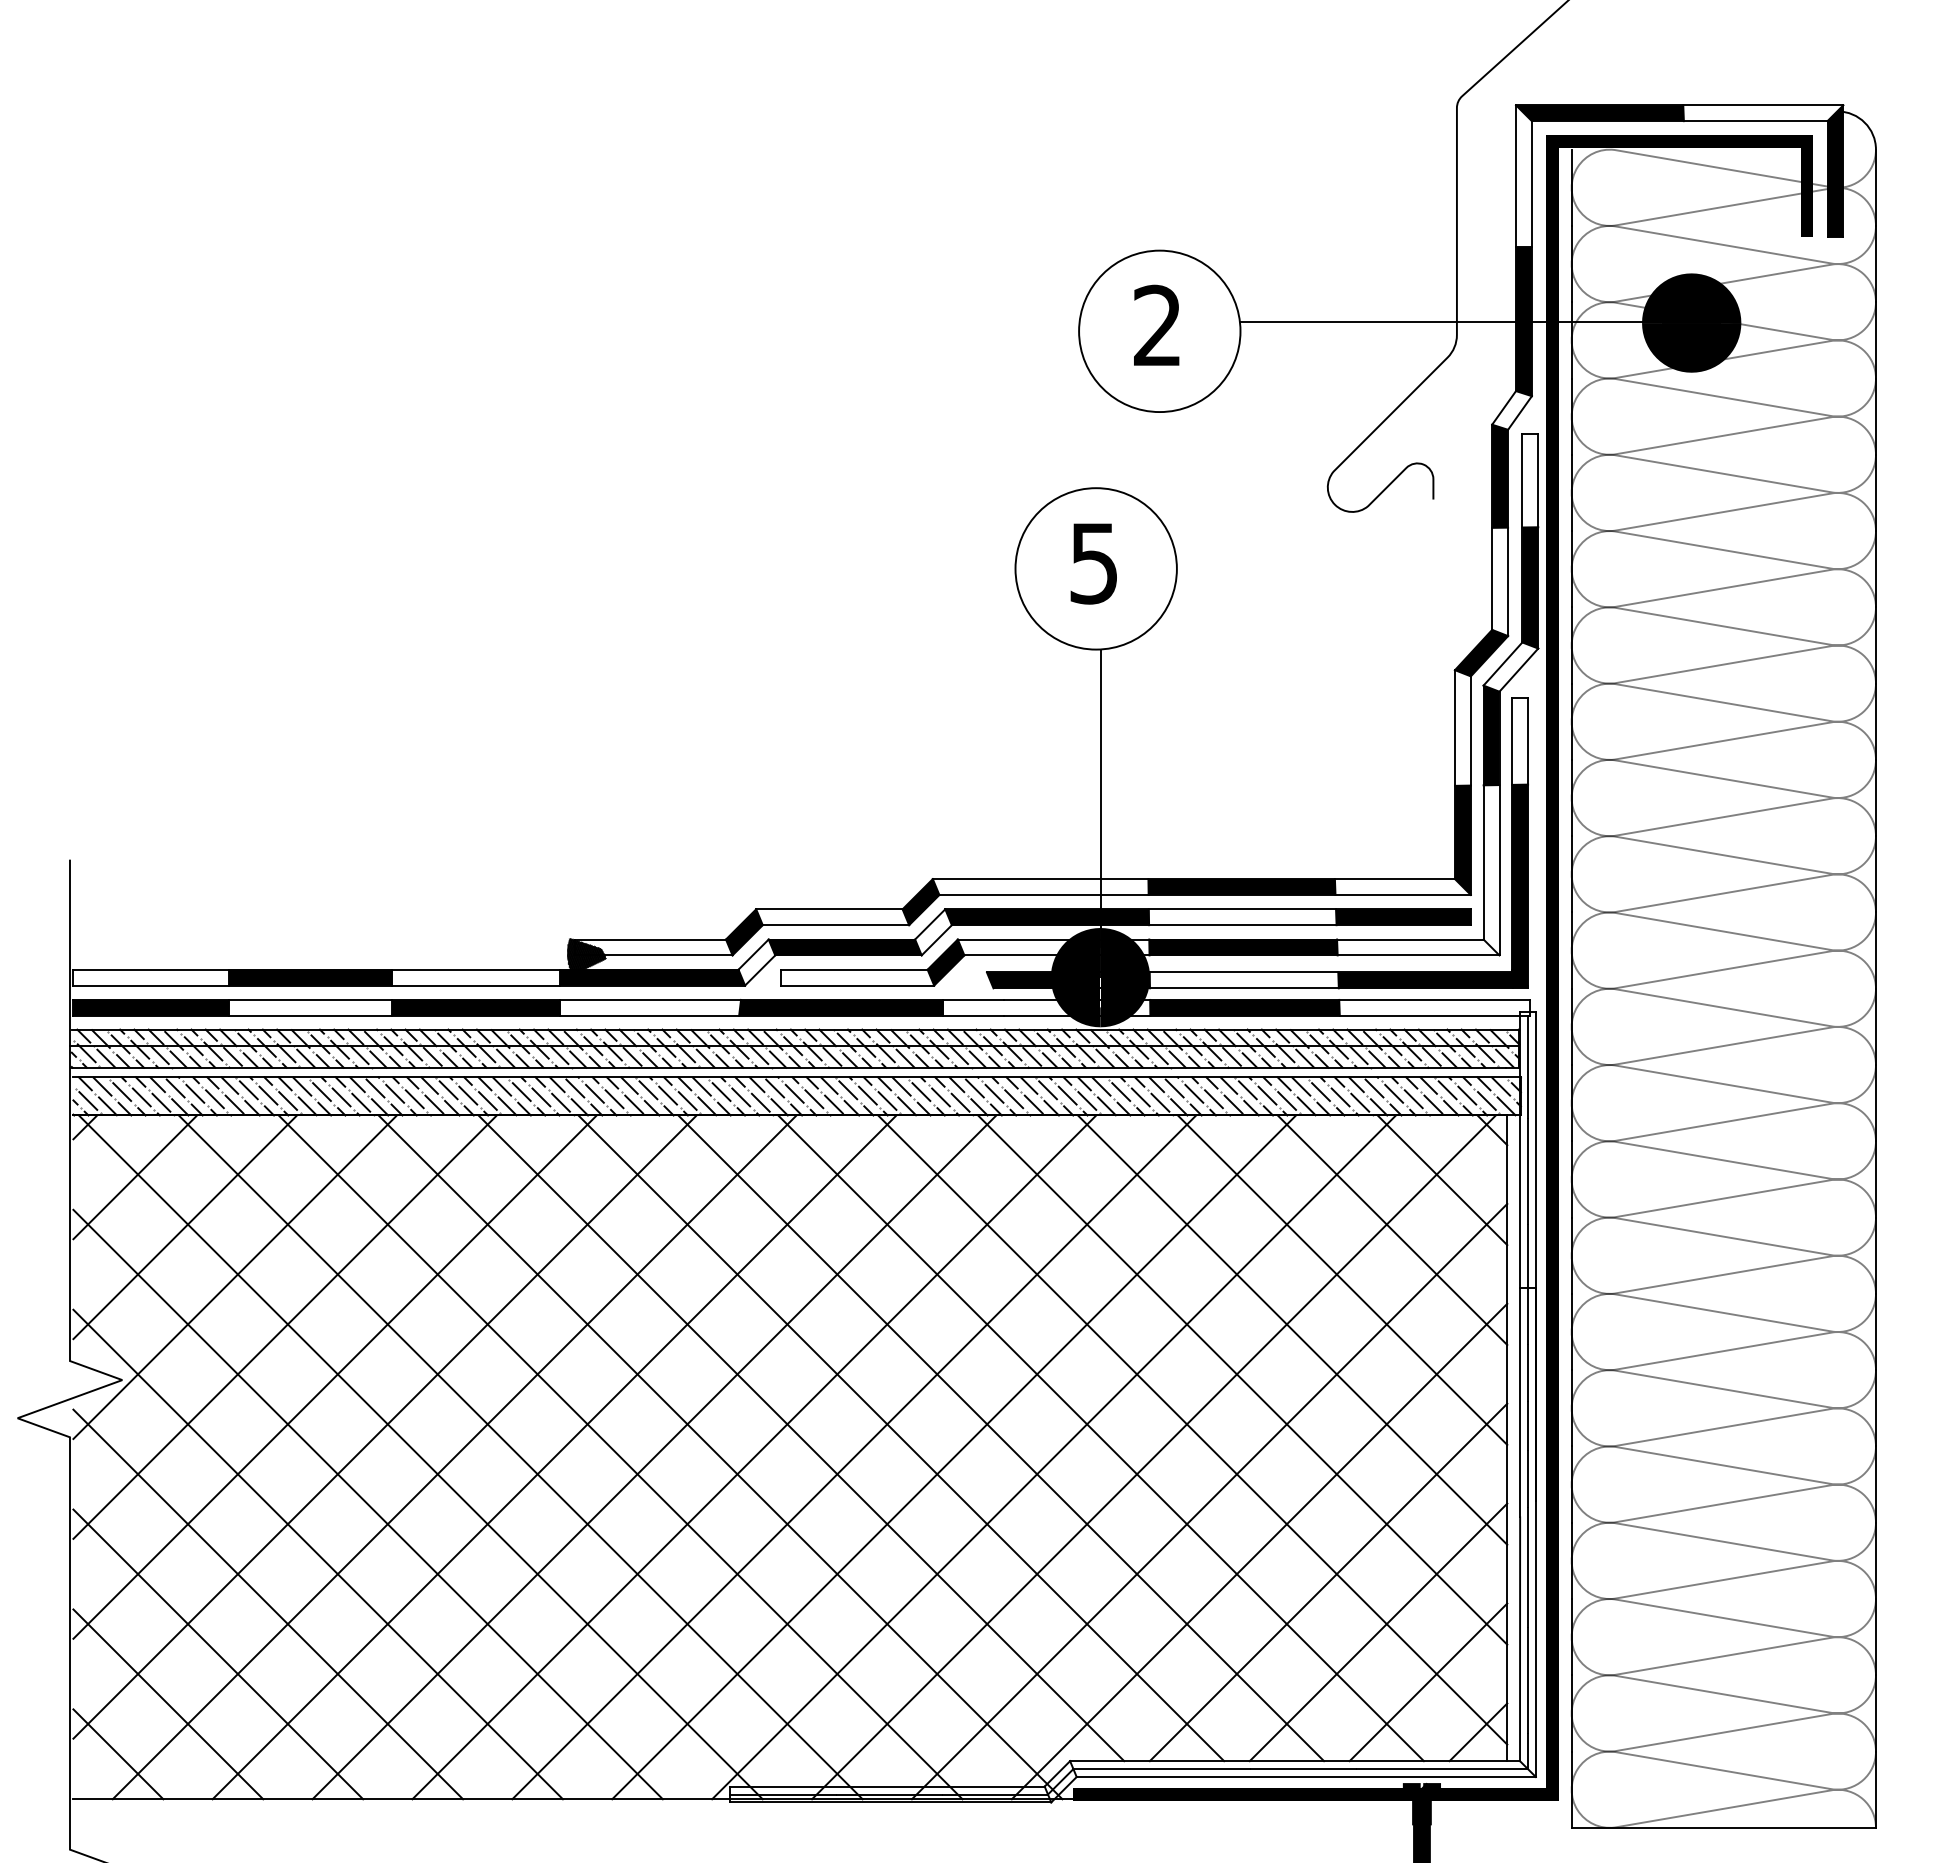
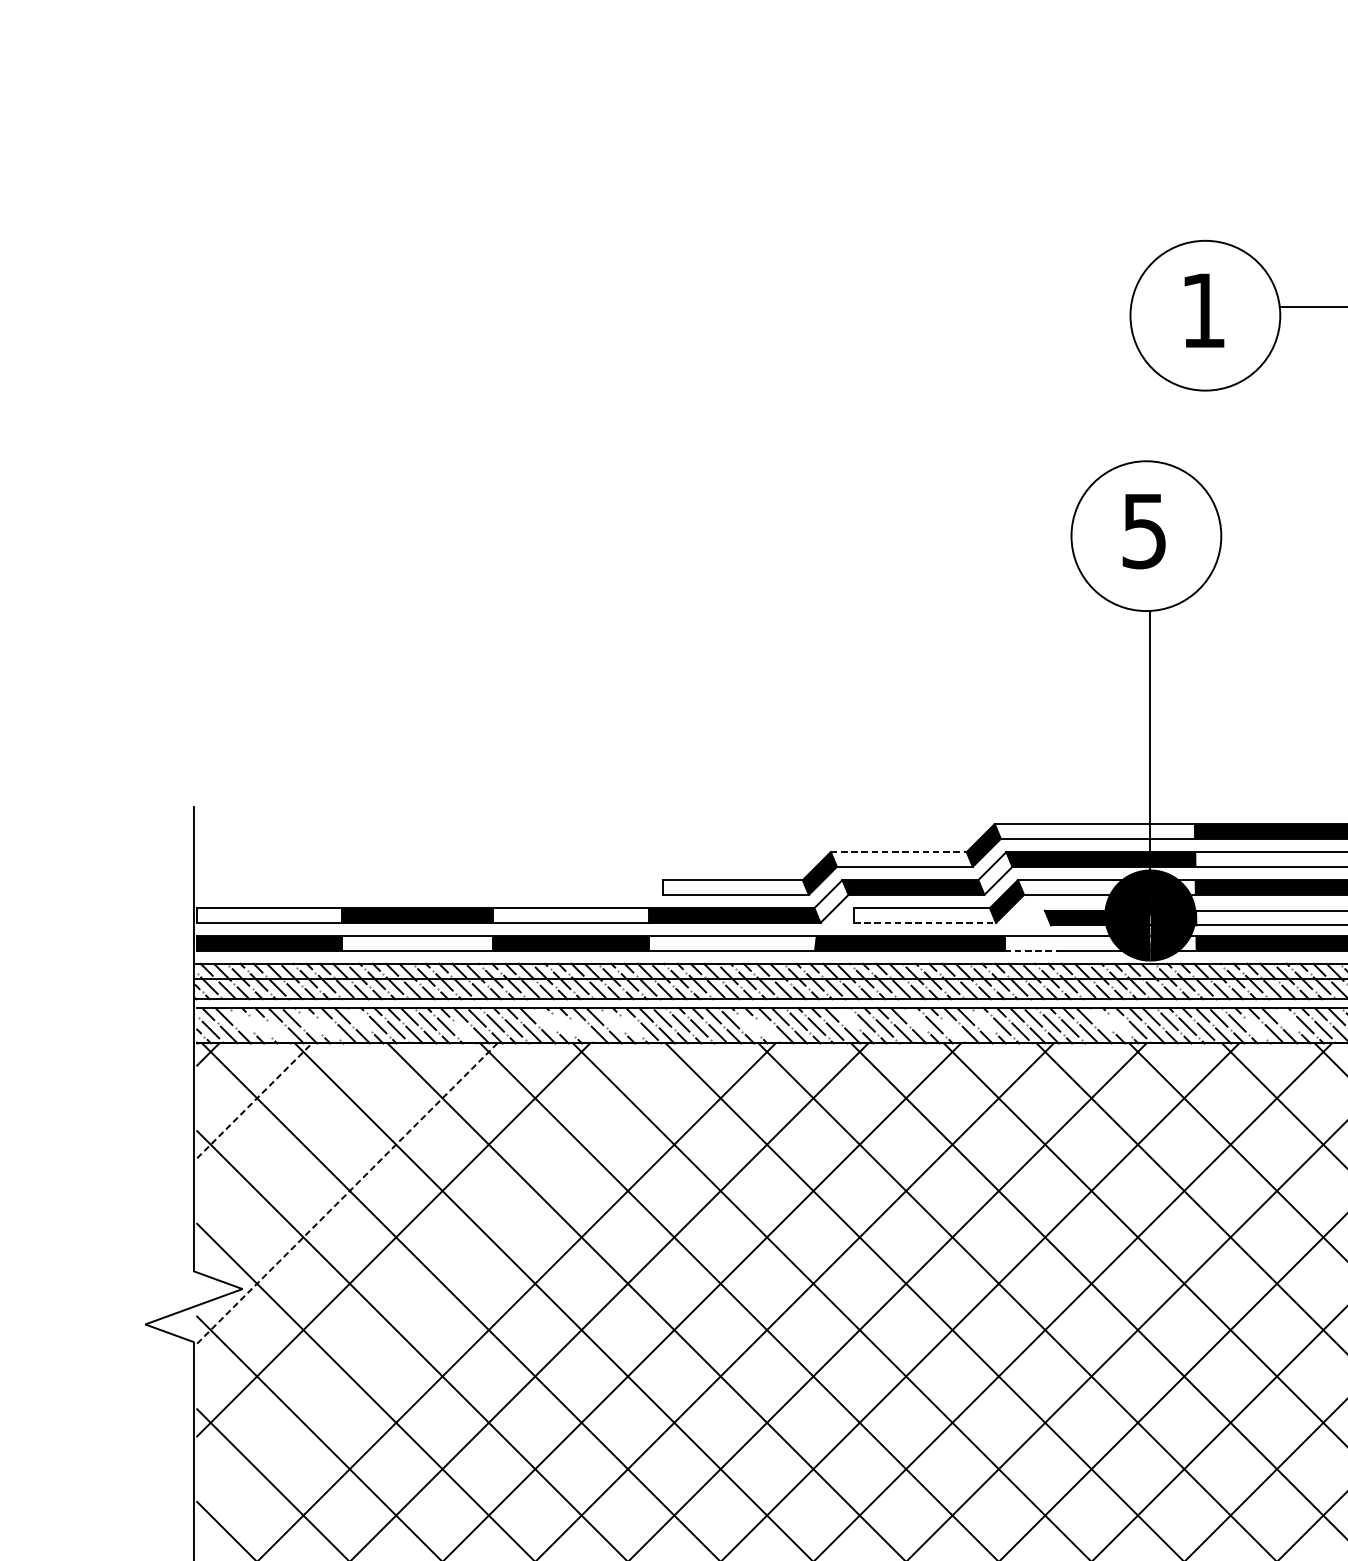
text: (1157, 324) -> (1203, 309), 2 -> 1
line: (829, 909) -> (898, 852), solid -> dashed
hatch: (586, 956) -> (673, 895), removed
line: (858, 985) -> (925, 922), solid -> dashed
line: (974, 1015) -> (1033, 950), solid -> dashed
line: (775, 1088) -> (848, 1018), removed
line: (248, 1090) -> (359, 1020), removed
line: (448, 1090) -> (545, 1020), removed
line: (848, 1090) -> (916, 1020), removed
line: (1047, 1090) -> (1101, 1020), removed
line: (1247, 1090) -> (1286, 1020), removed
line: (122, 1091) -> (242, 1021), removed
line: (521, 1091) -> (613, 1021), removed
line: (921, 1091) -> (984, 1021), removed
line: (195, 1093) -> (310, 1023), removed
line: (468, 1095) -> (563, 1024), removed
line: (667, 1095) -> (748, 1024), removed
line: (1067, 1095) -> (1119, 1024), removed
line: (141, 1097) -> (260, 1026), removed
line: (541, 1097) -> (631, 1026), removed
line: (214, 1099) -> (328, 1028), removed
line: (1213, 1099) -> (1255, 1028), removed
line: (487, 1100) -> (581, 1029), removed
line: (687, 1100) -> (767, 1029), removed
line: (887, 1100) -> (952, 1029), removed
line: (161, 1102) -> (278, 1031), removed
line: (361, 1102) -> (464, 1031), removed
line: (135, 1176) -> (254, 1100), solid -> dashed
line: (185, 1227) -> (301, 1147), removed
line: (235, 1277) -> (347, 1193), solid -> dashed
line: (334, 1376) -> (439, 1285), removed

